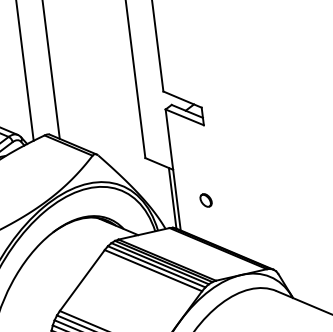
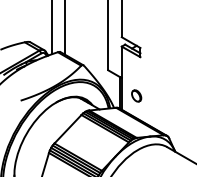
part: (205, 199) -> (136, 95), size x1.67

